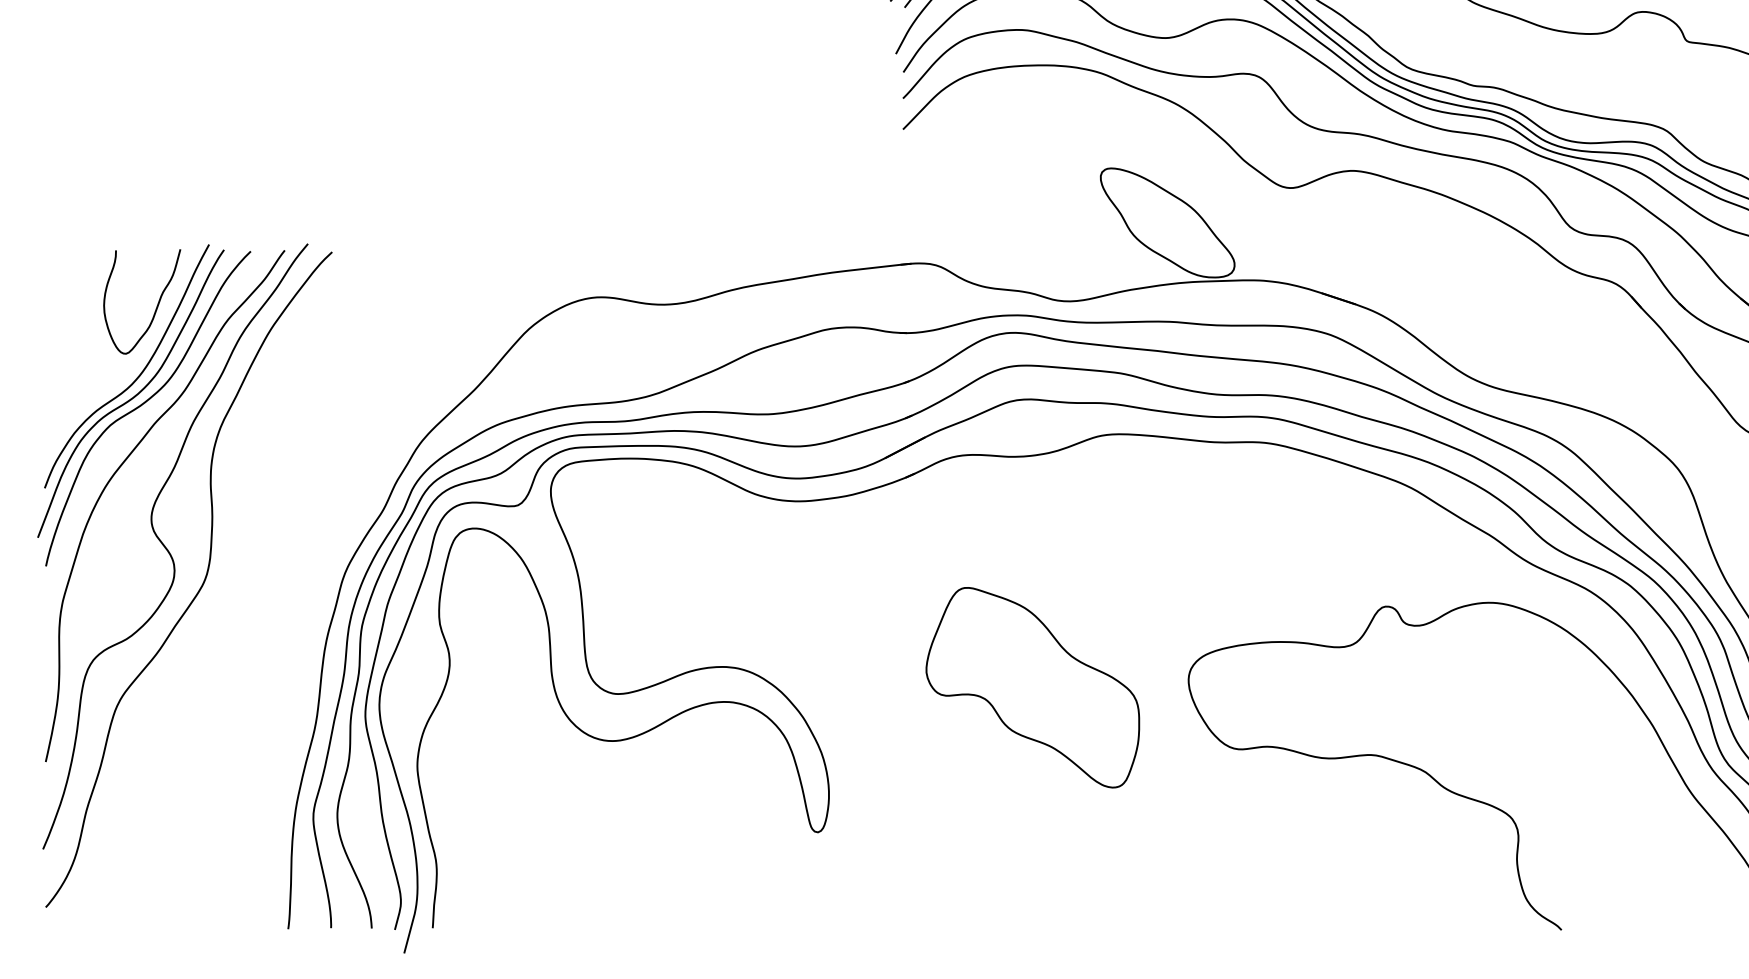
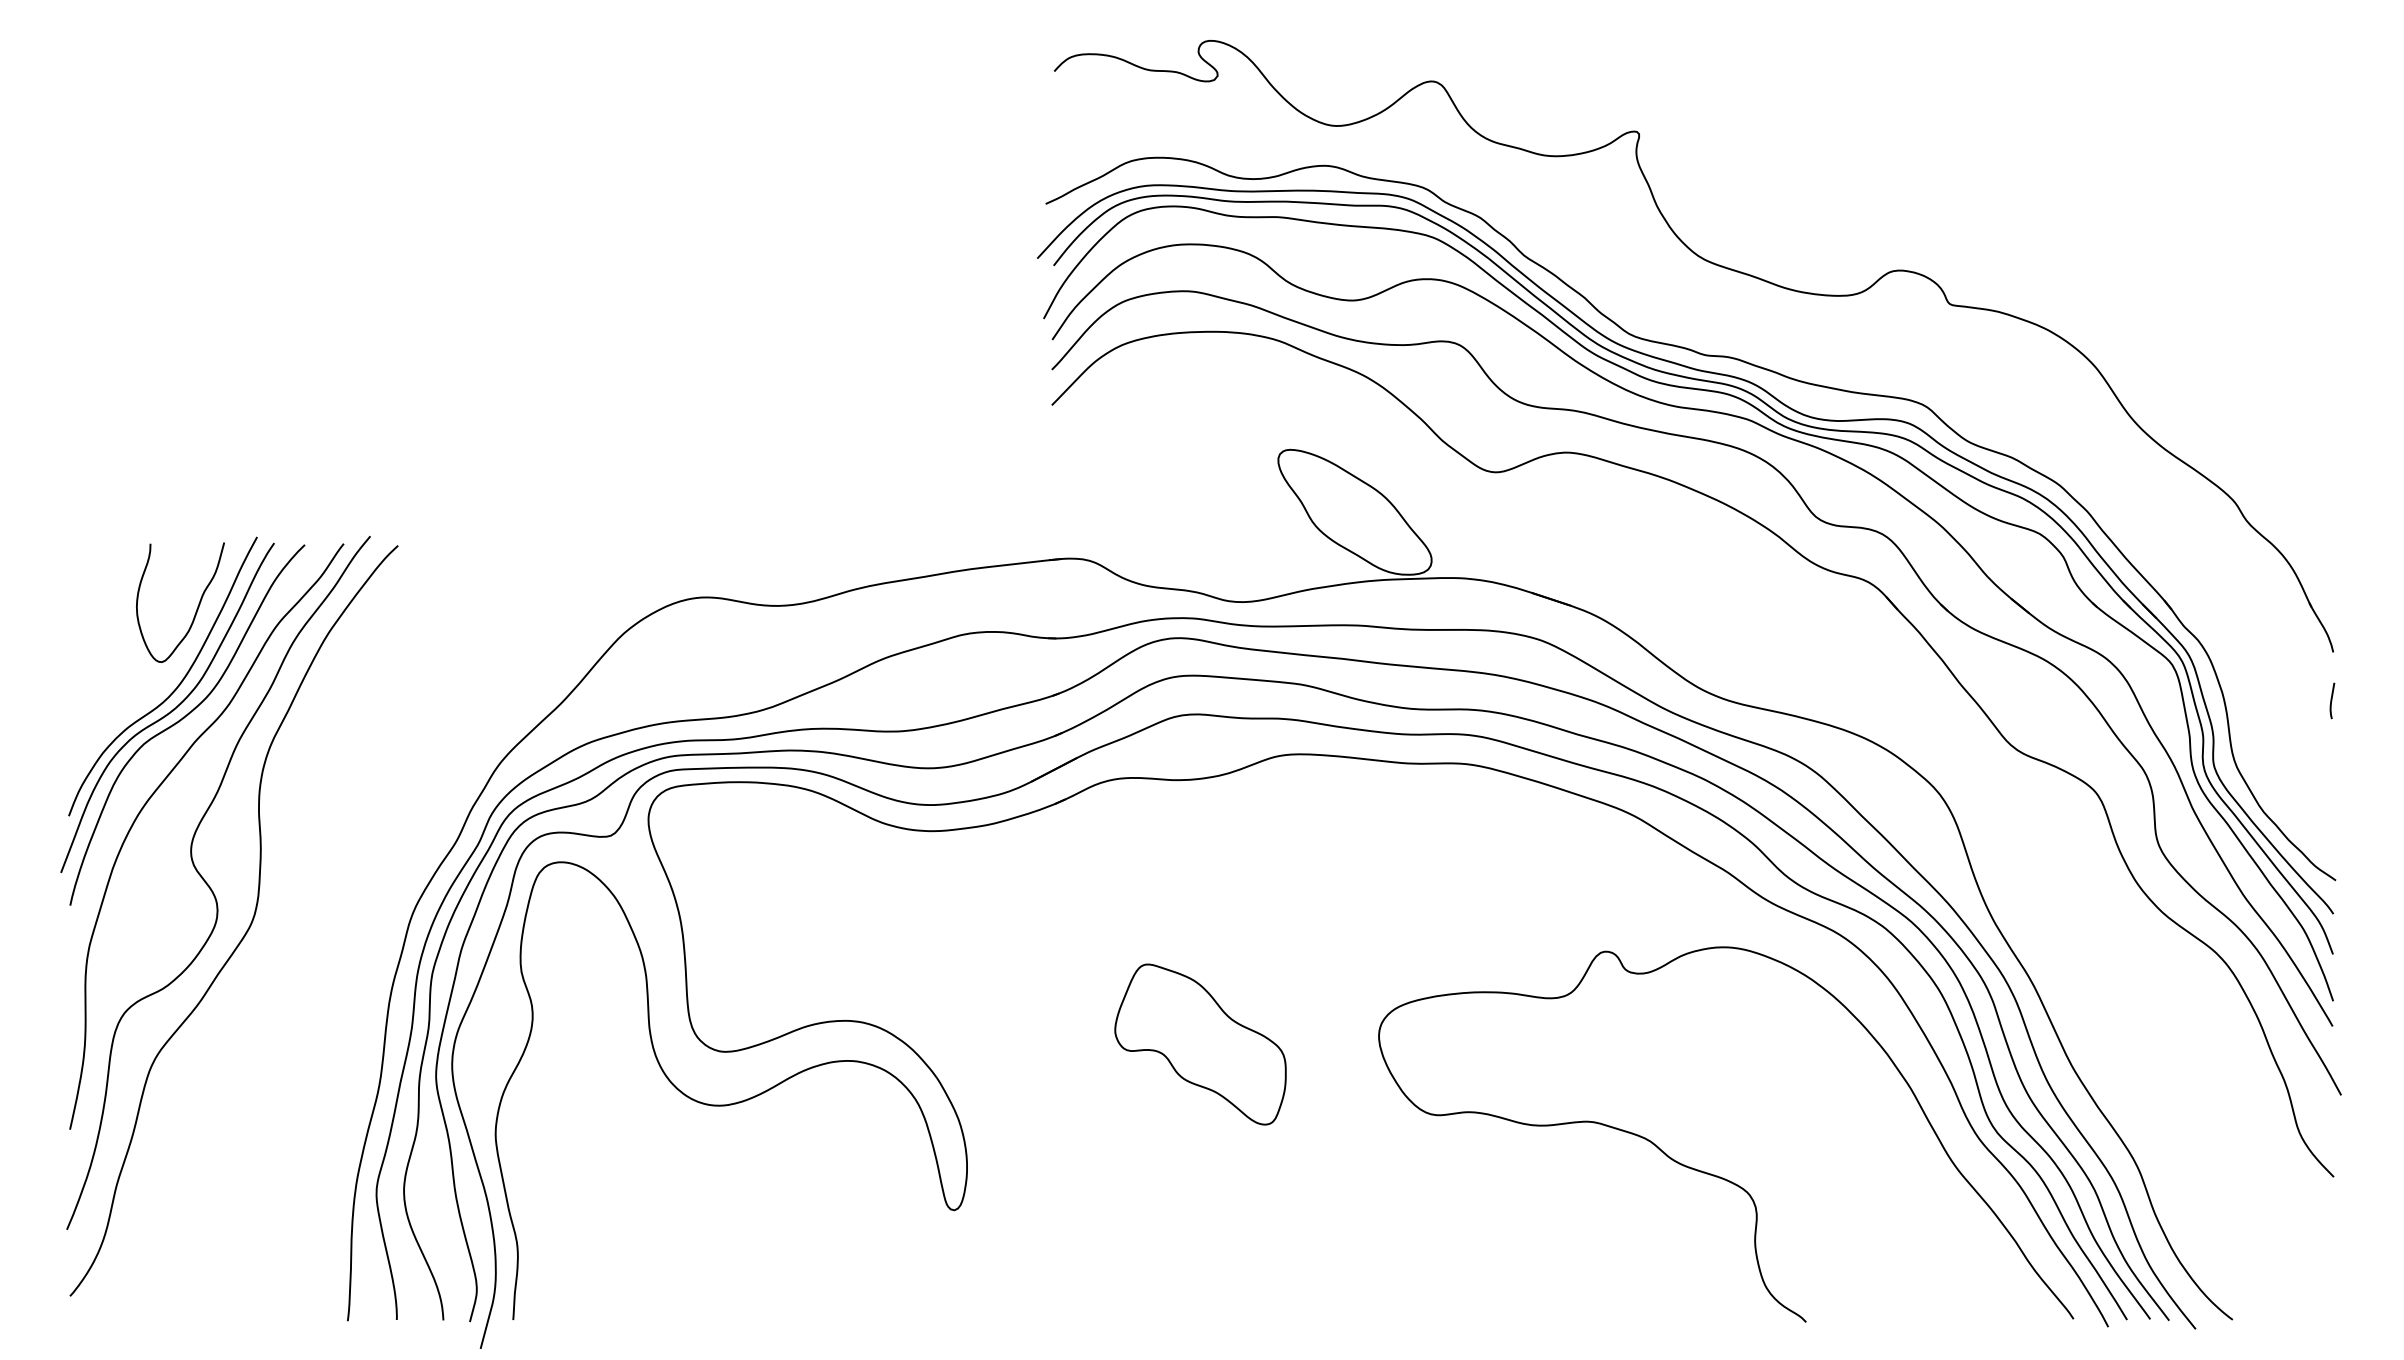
part: (1032, 687) -> (1200, 1044), size x0.7

